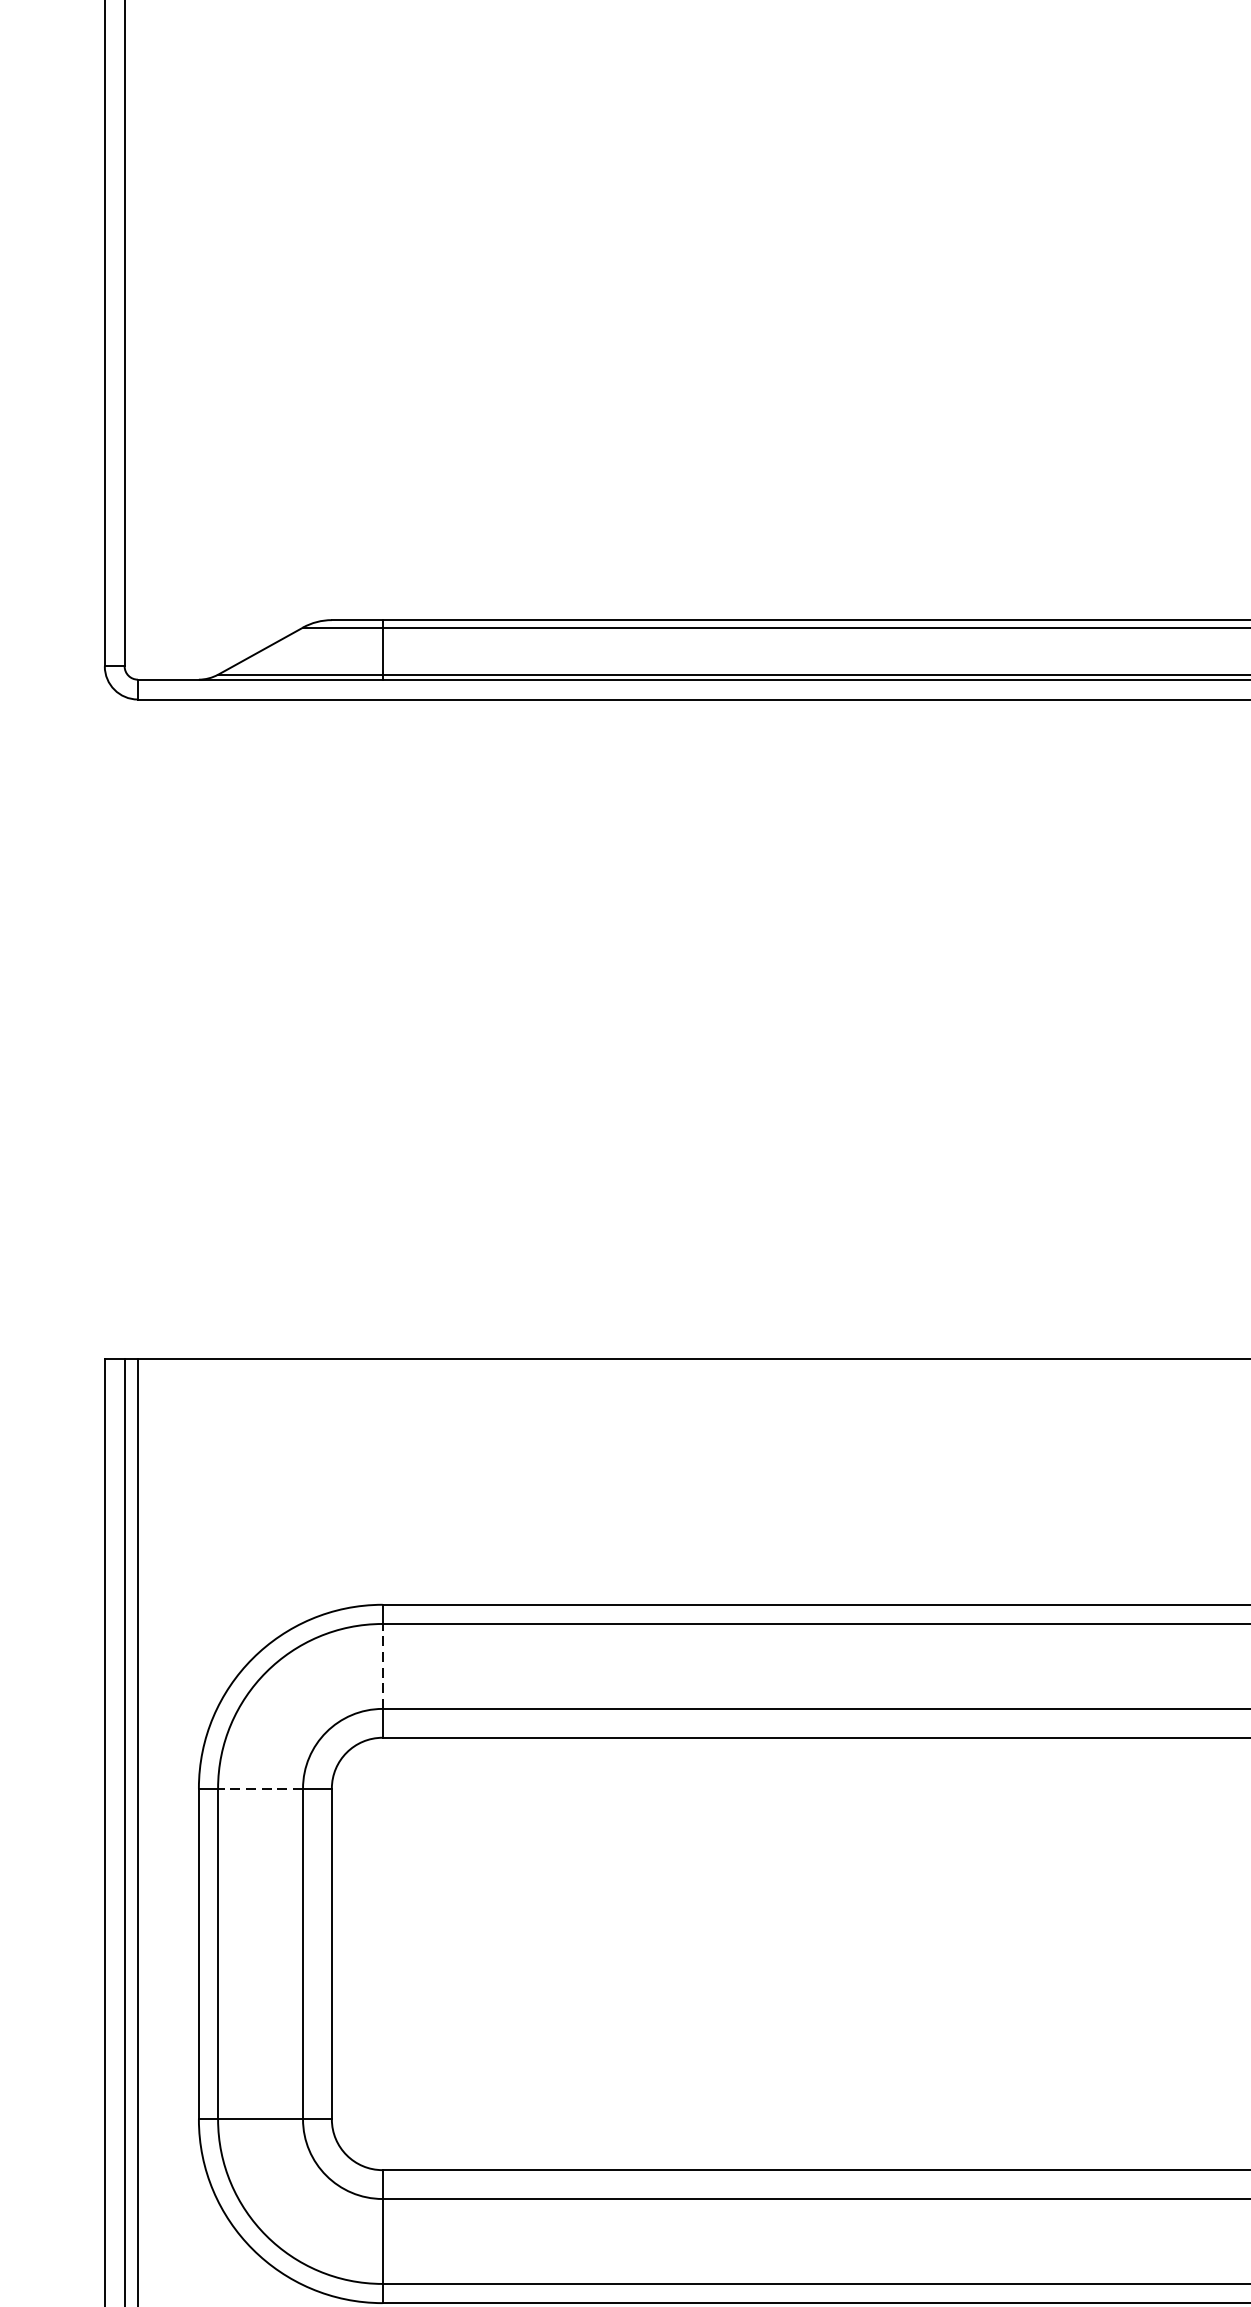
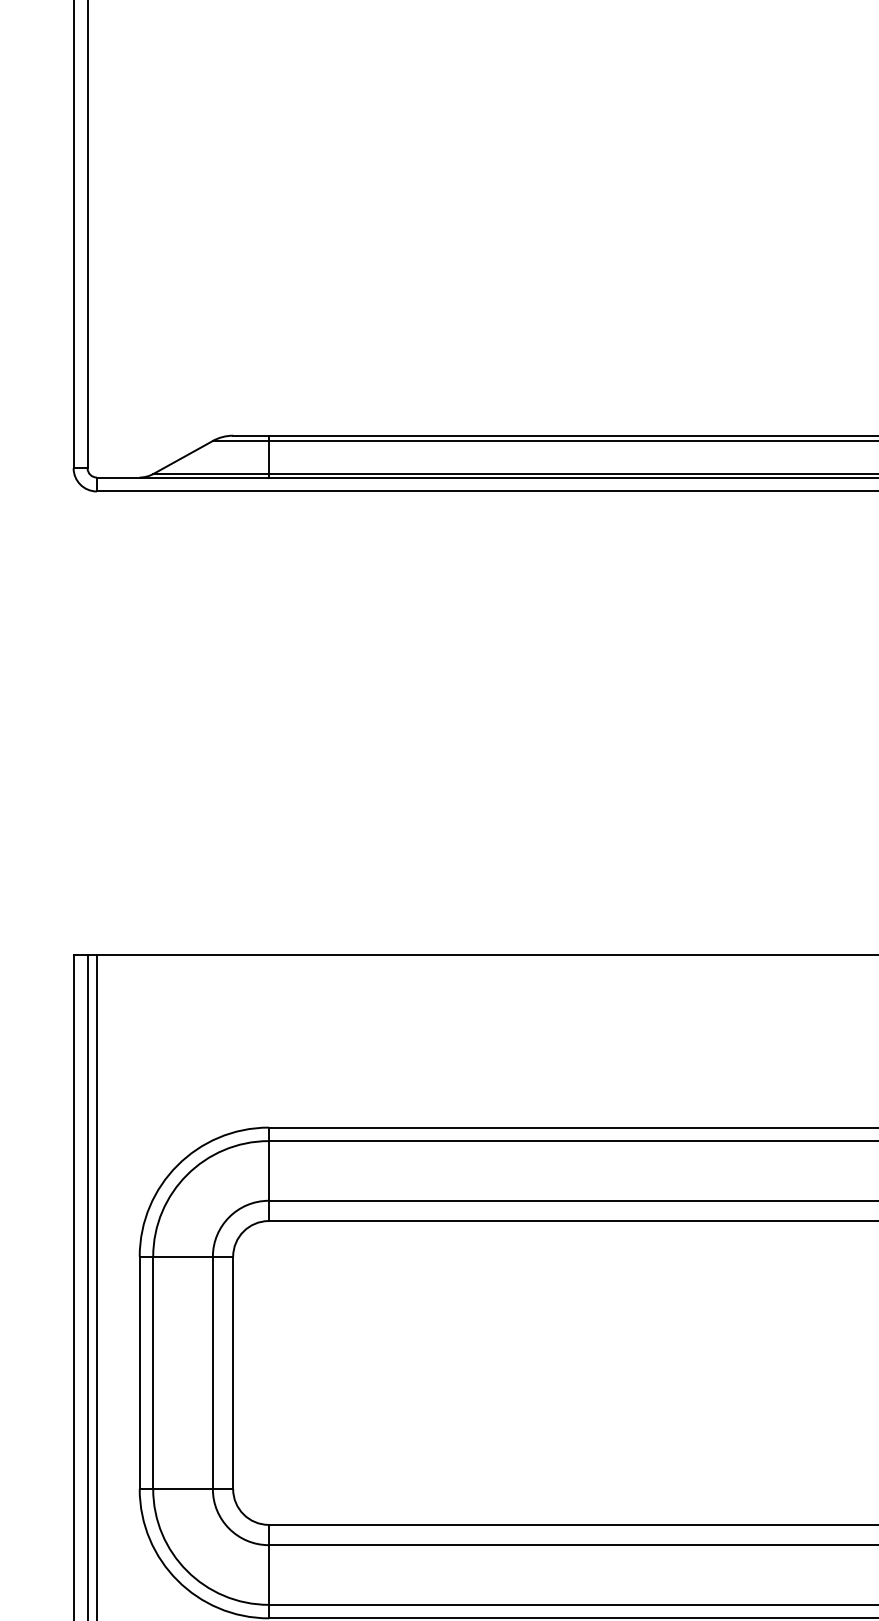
line: (382, 1665) -> (268, 1170), dashed -> solid
line: (261, 1788) -> (183, 1256), dashed -> solid

